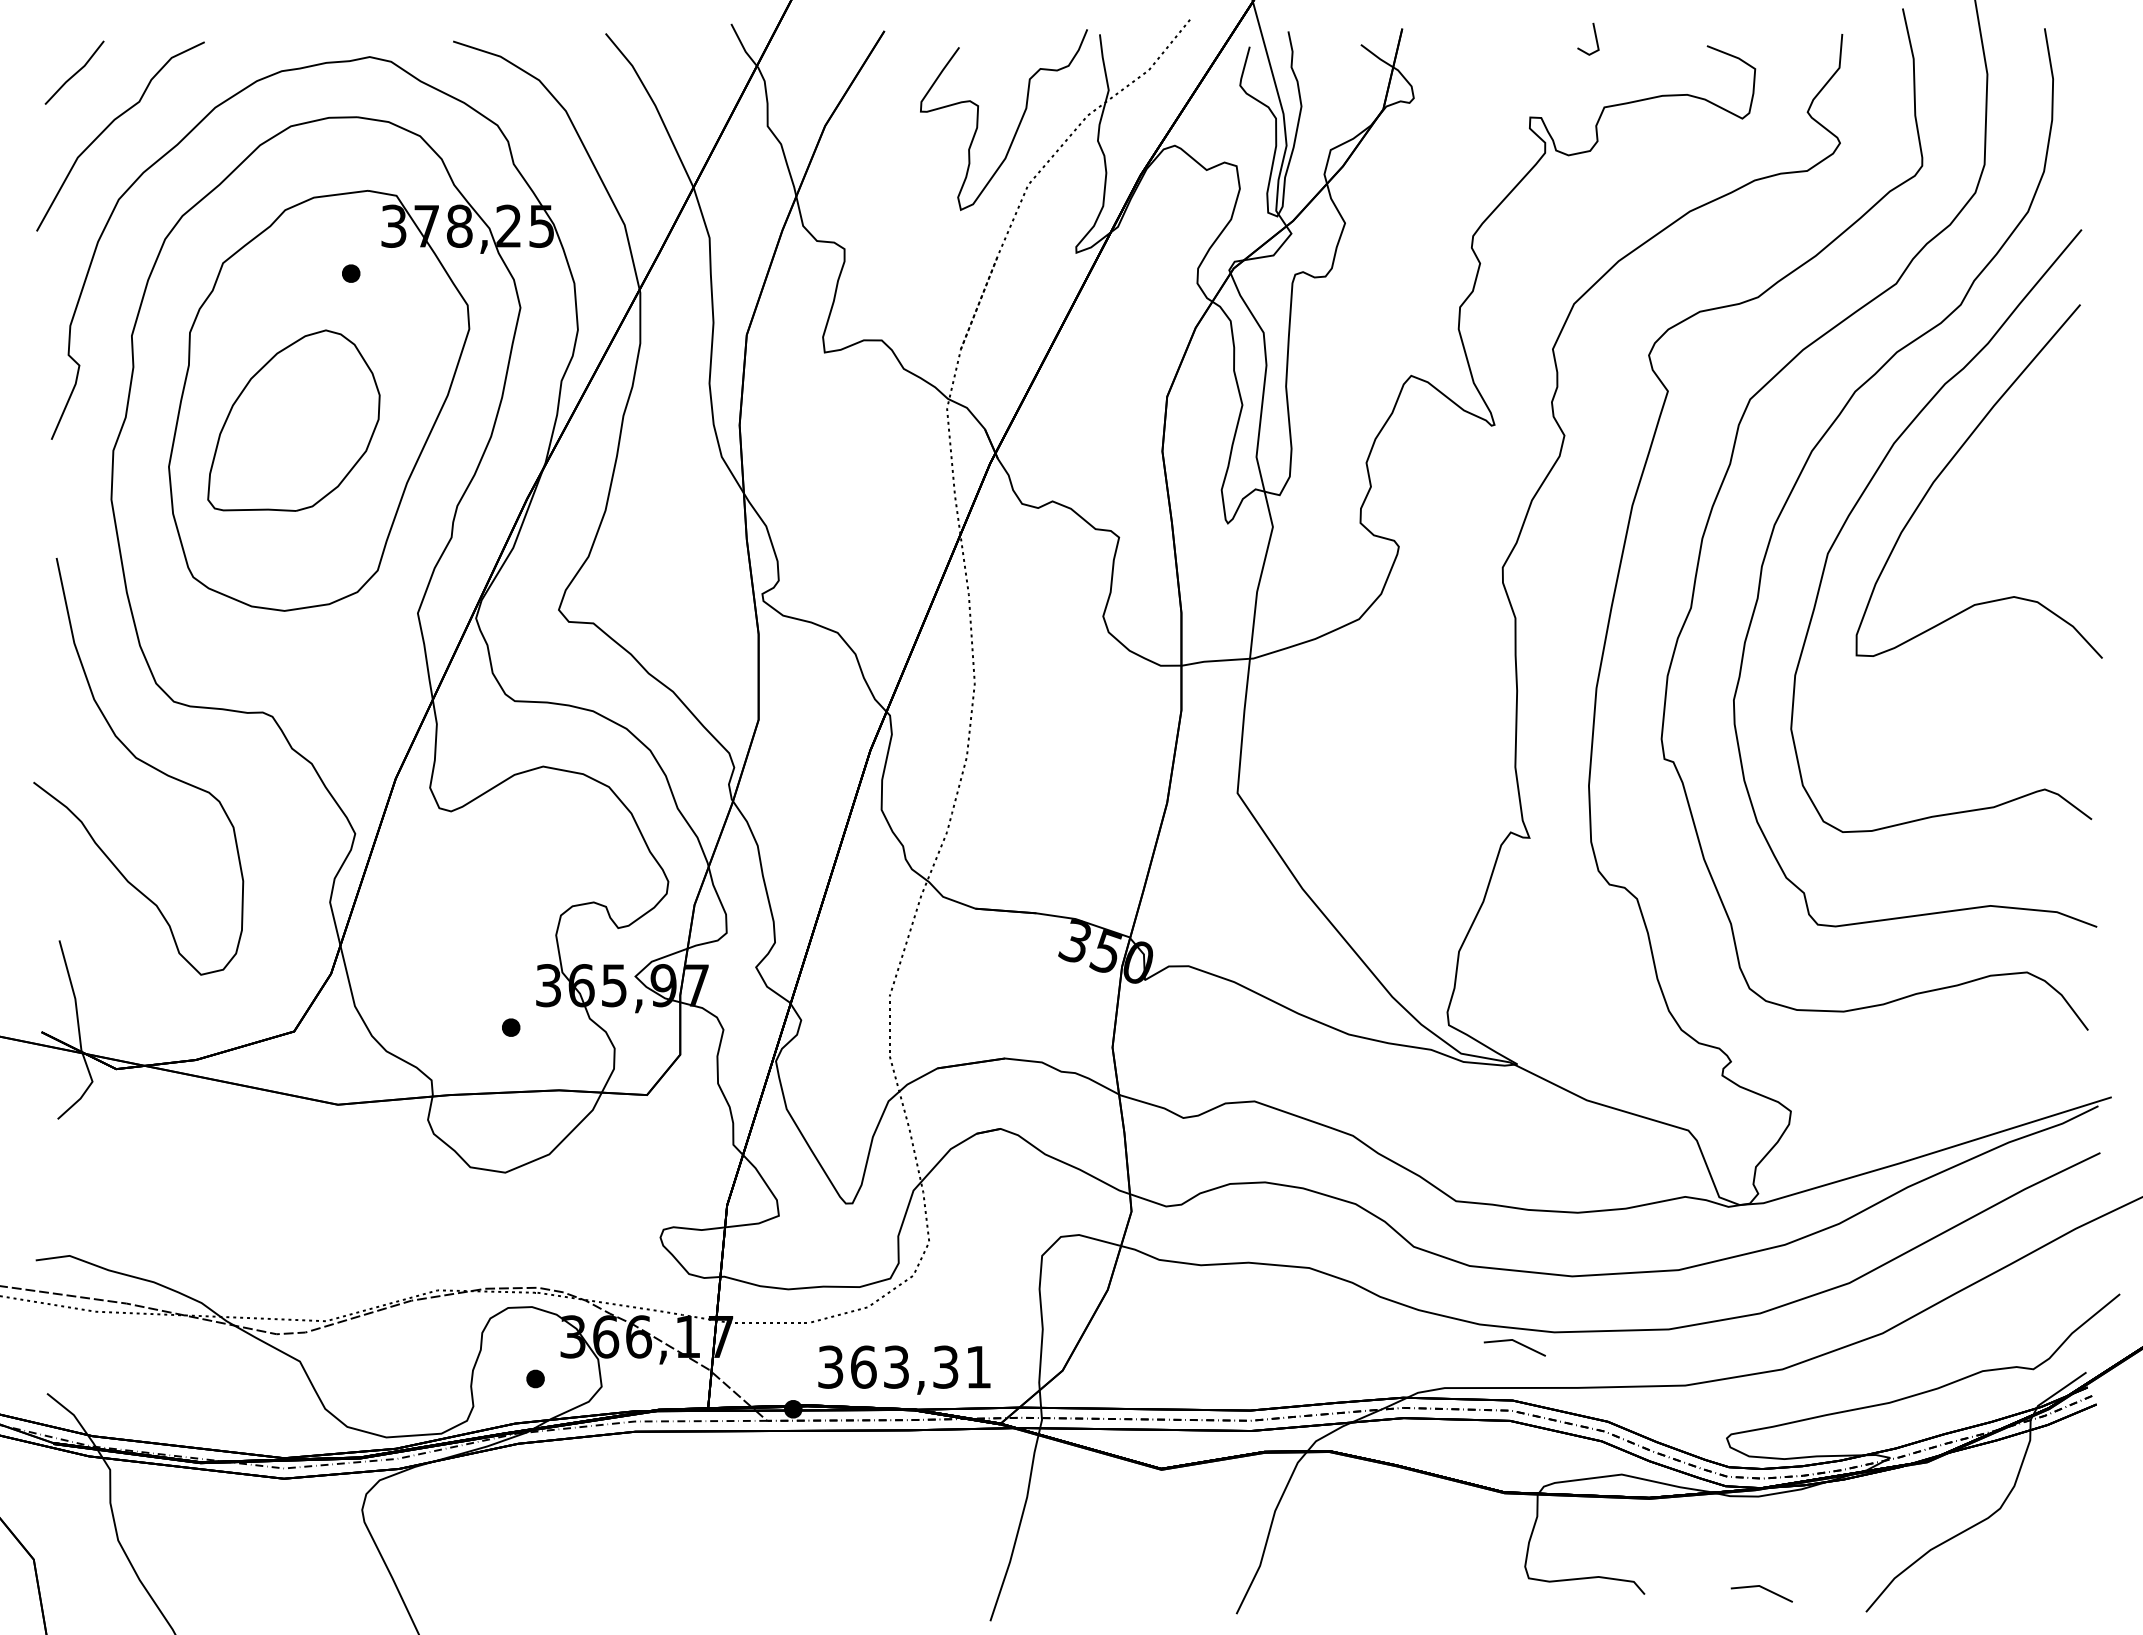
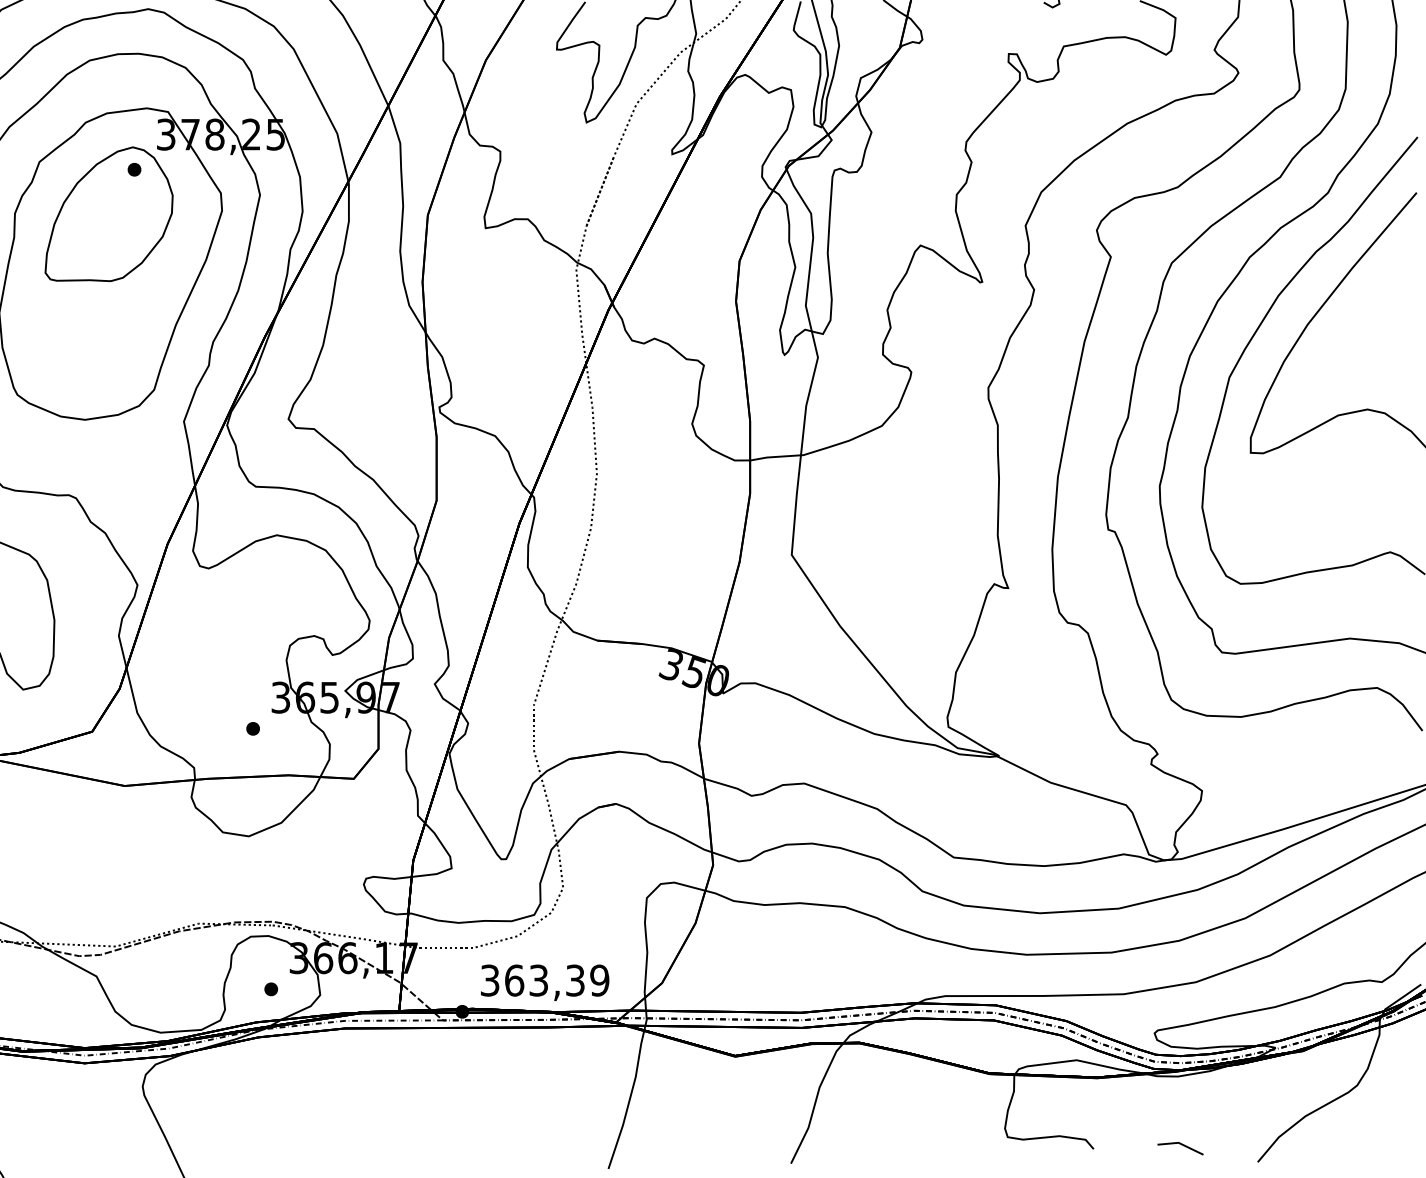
part: (293, 420) -> (108, 214), moved
line: (1517, 1343) -> (999, 963), removed
text: (978, 1366) -> (599, 980), 363,31 -> 363,39

